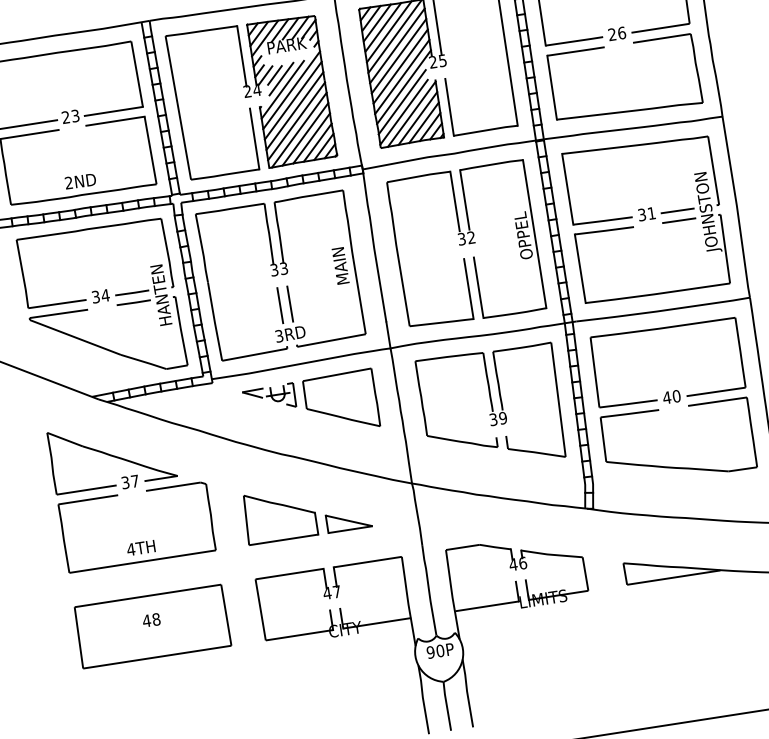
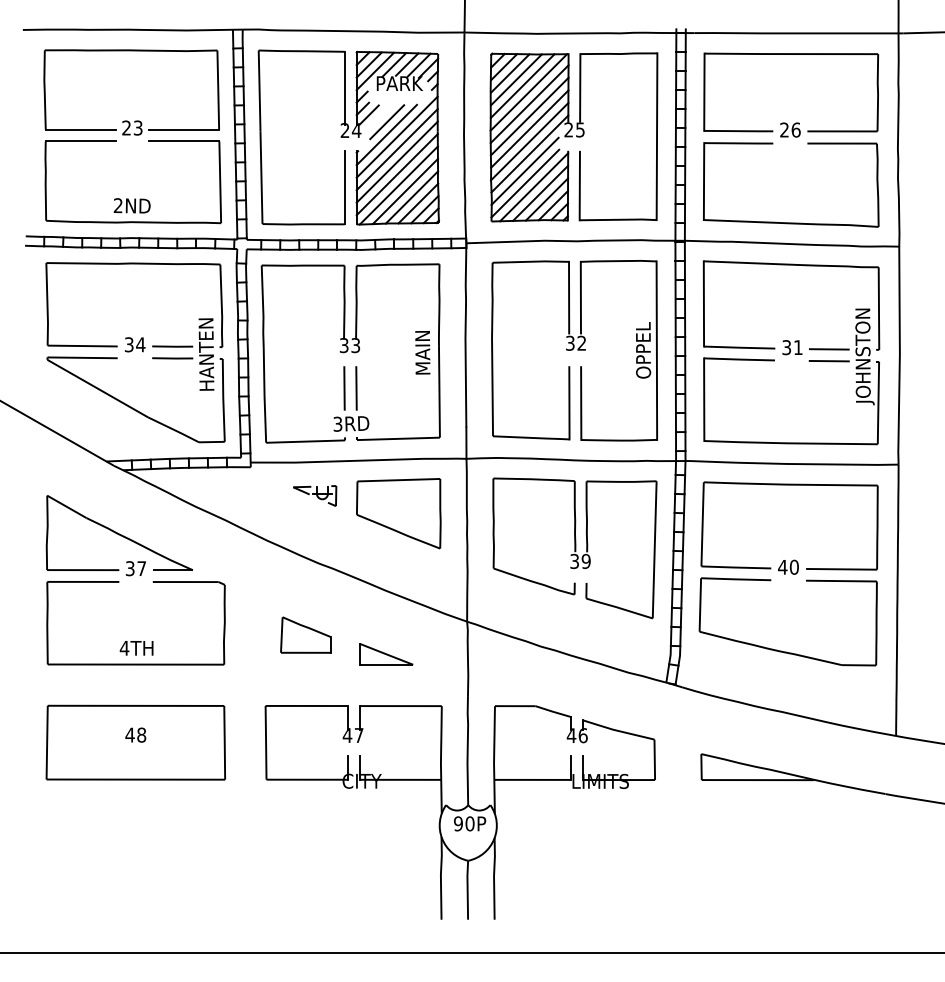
line: (274, 75) -> (379, 116), removed
part: (269, 398) -> (314, 495), size x0.7
part: (279, 514) -> (305, 634), size x0.6

